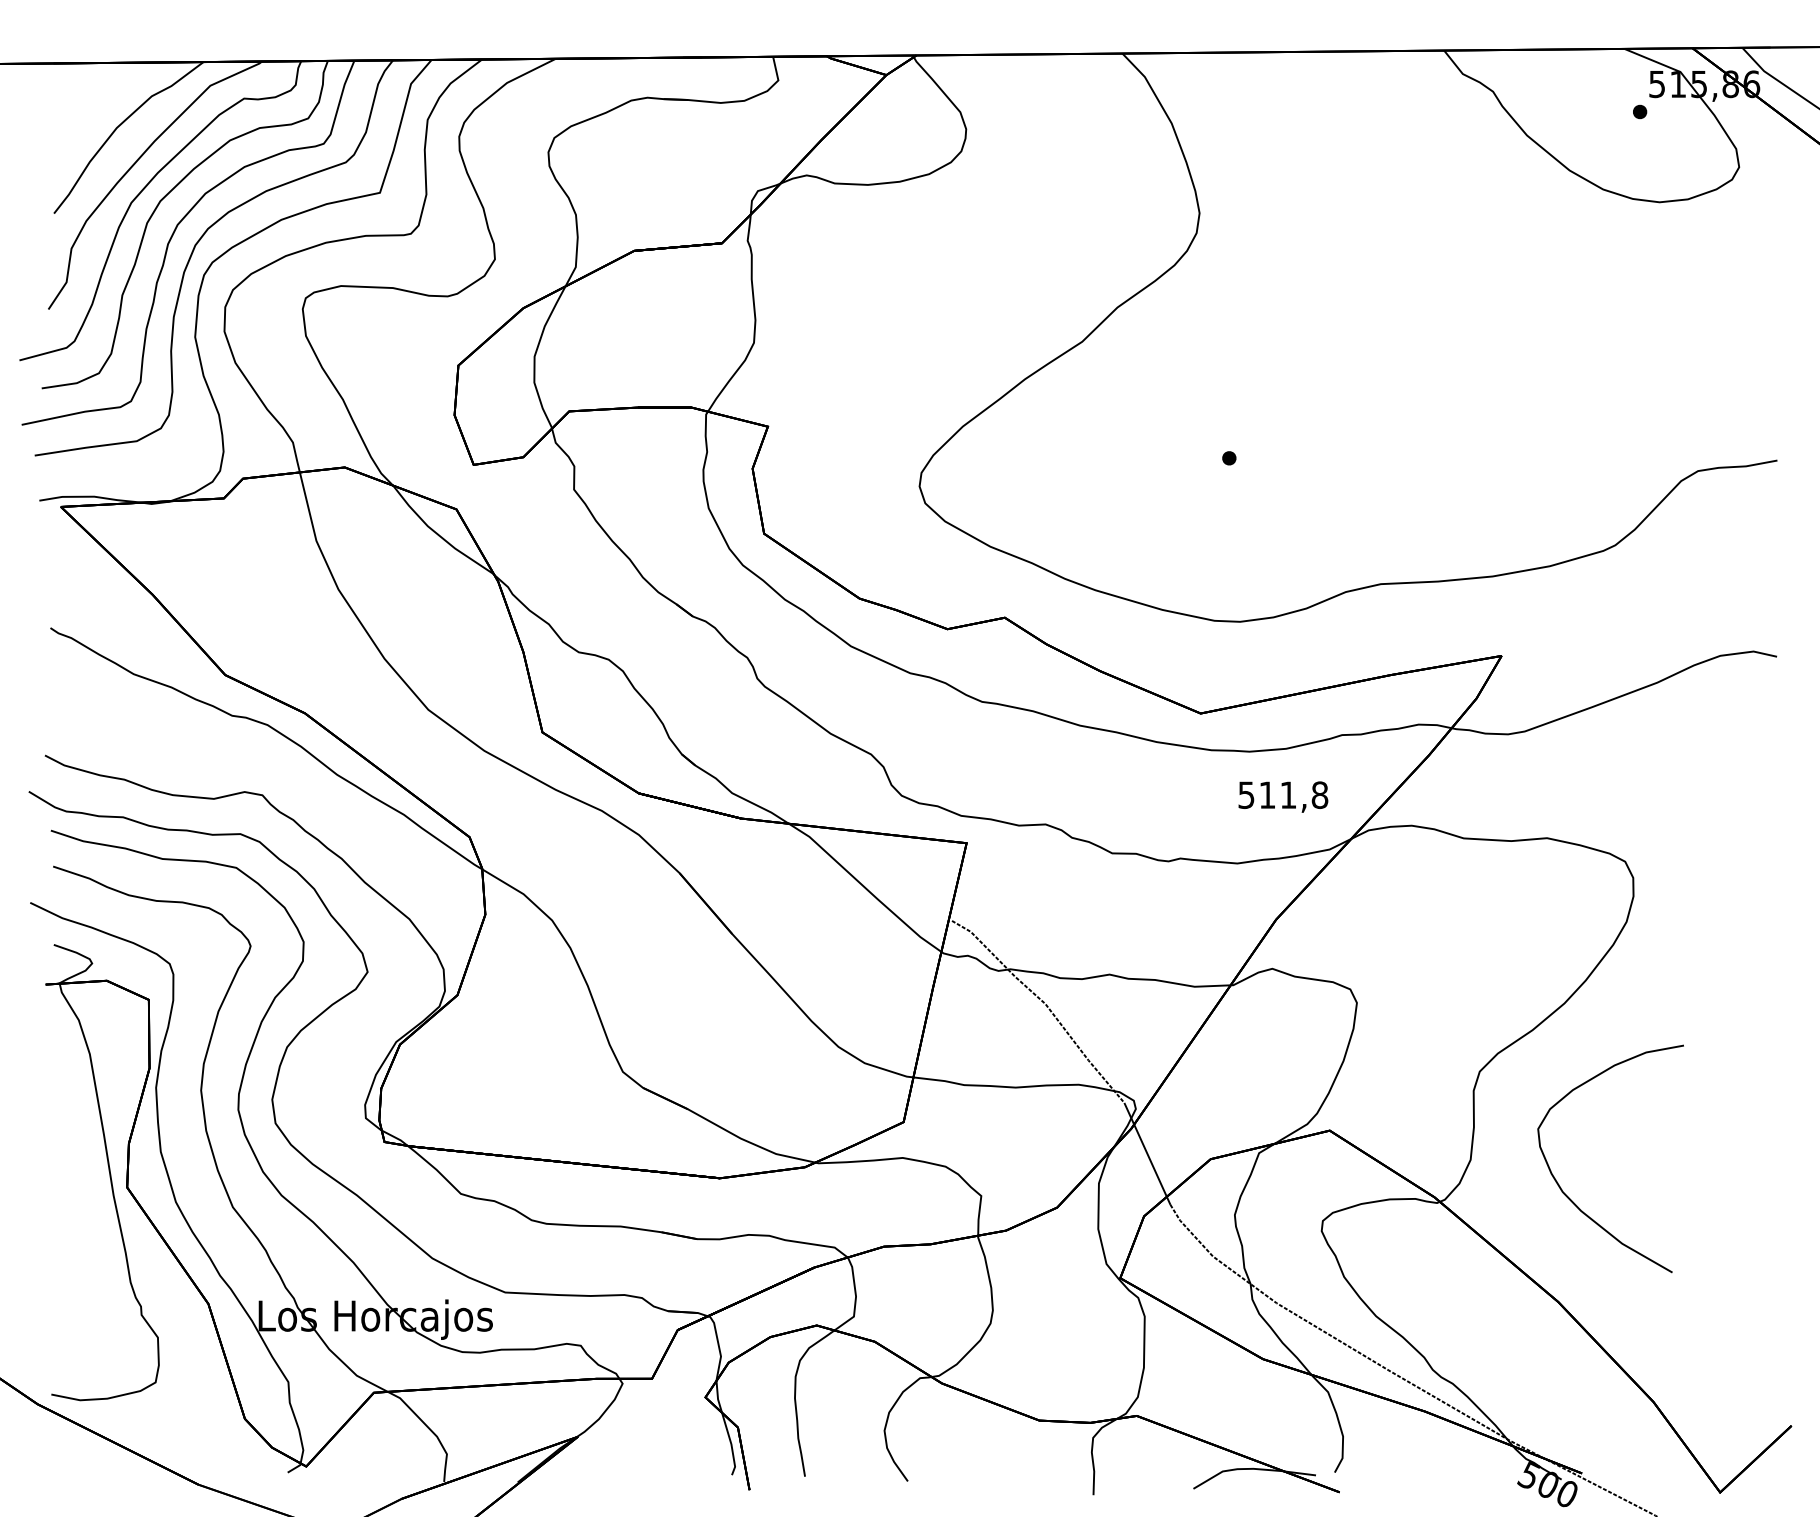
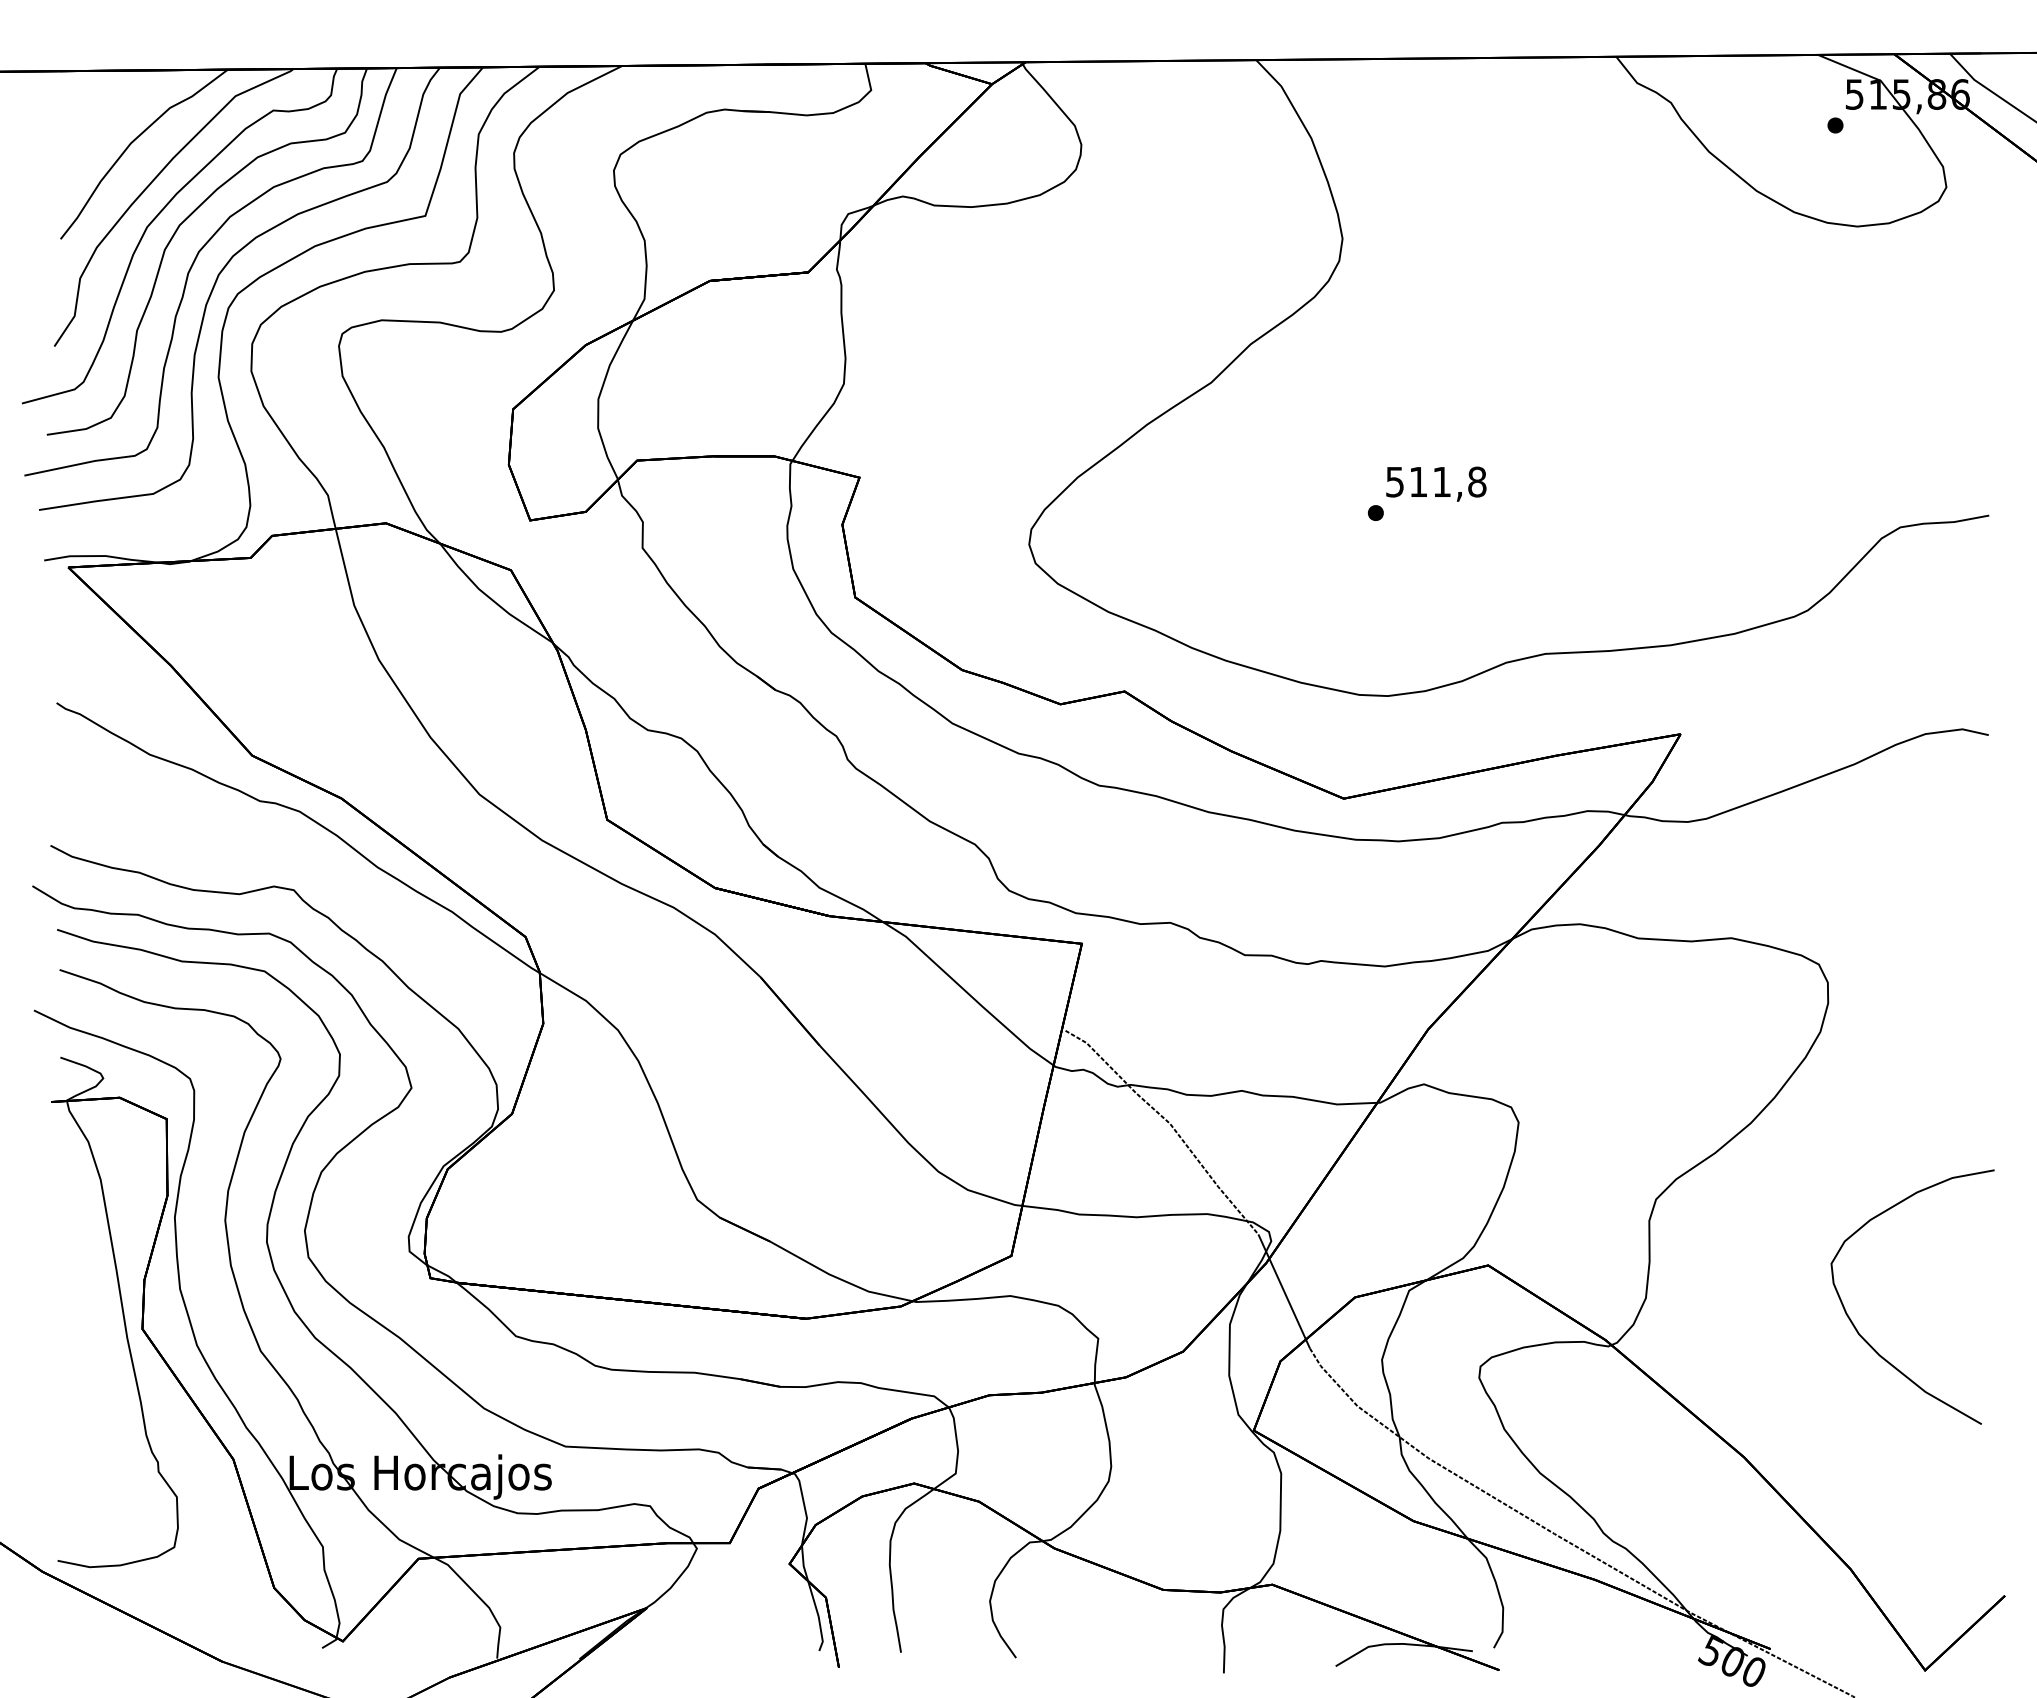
text: (1283, 796) -> (1436, 483), moved
curve: (1570, 1198) -> (1867, 1341), moved

